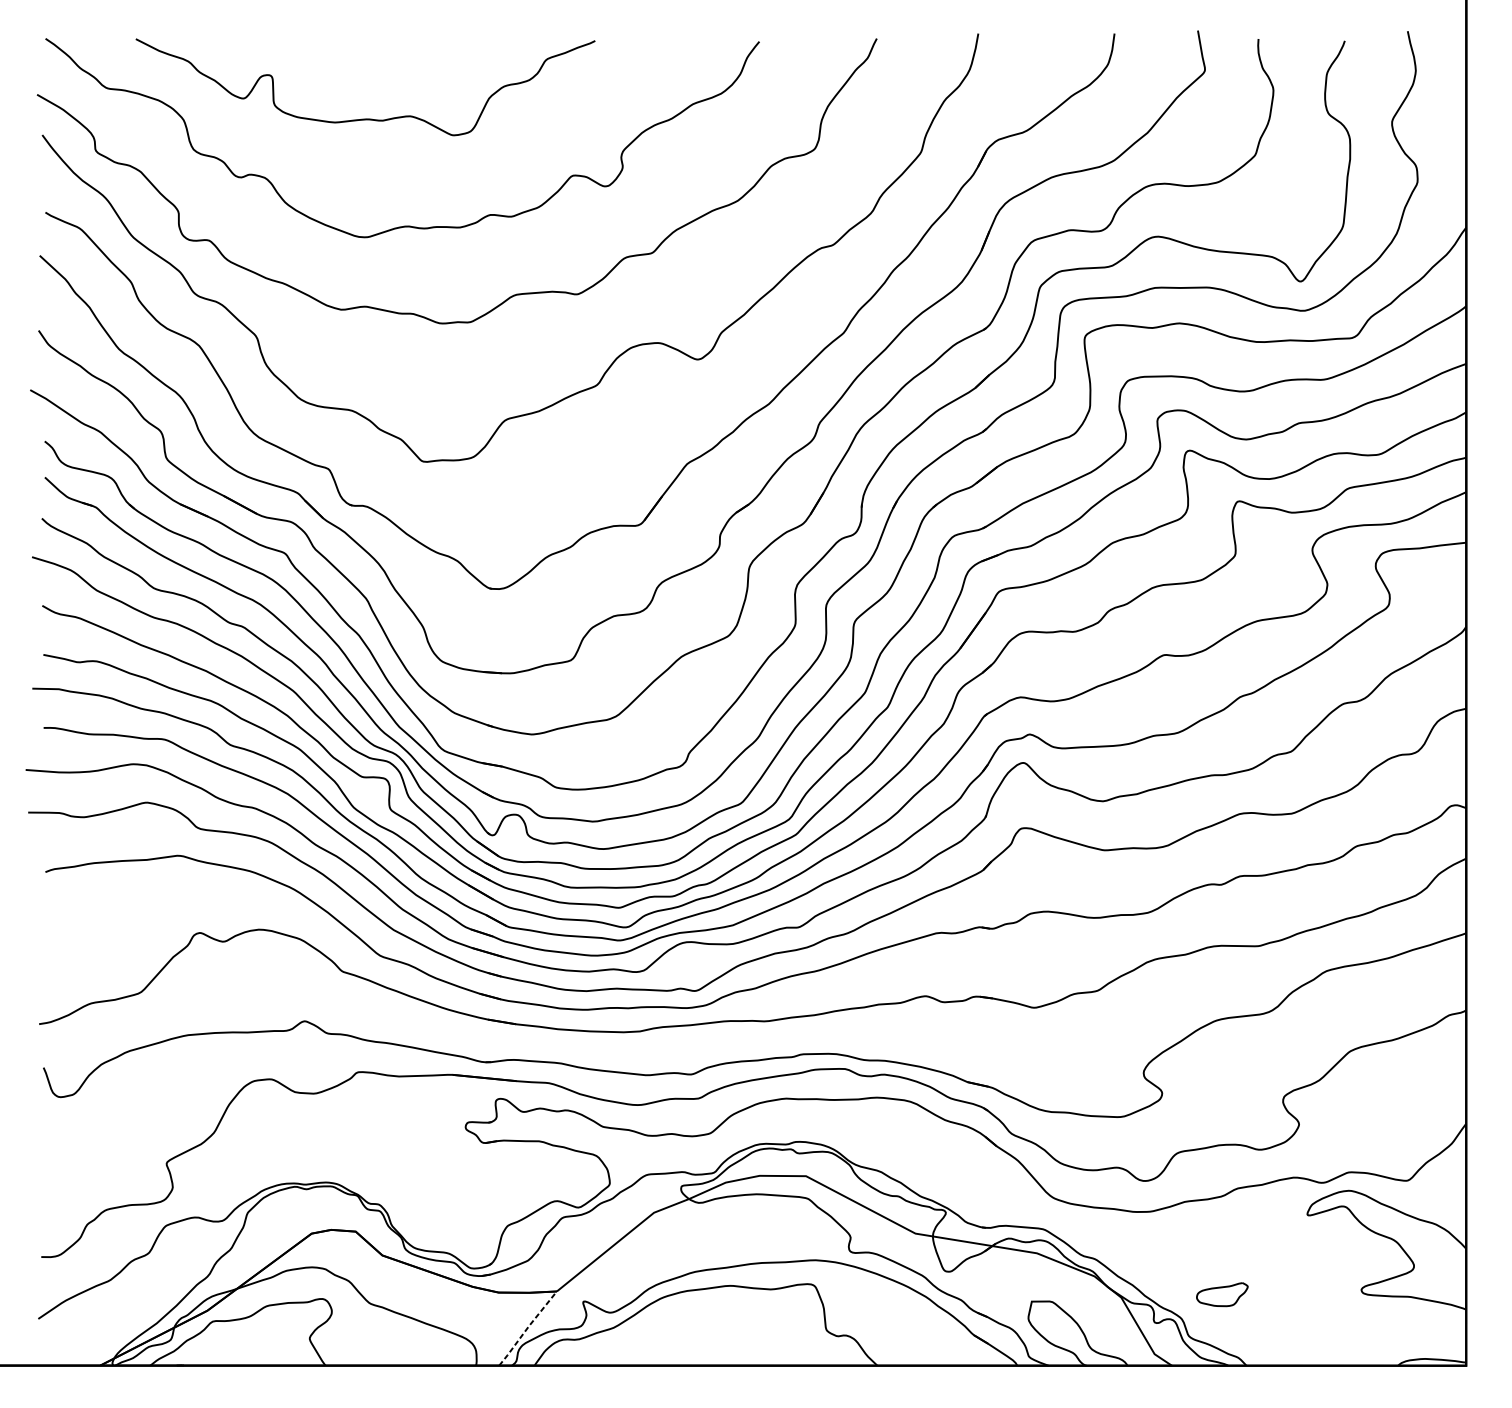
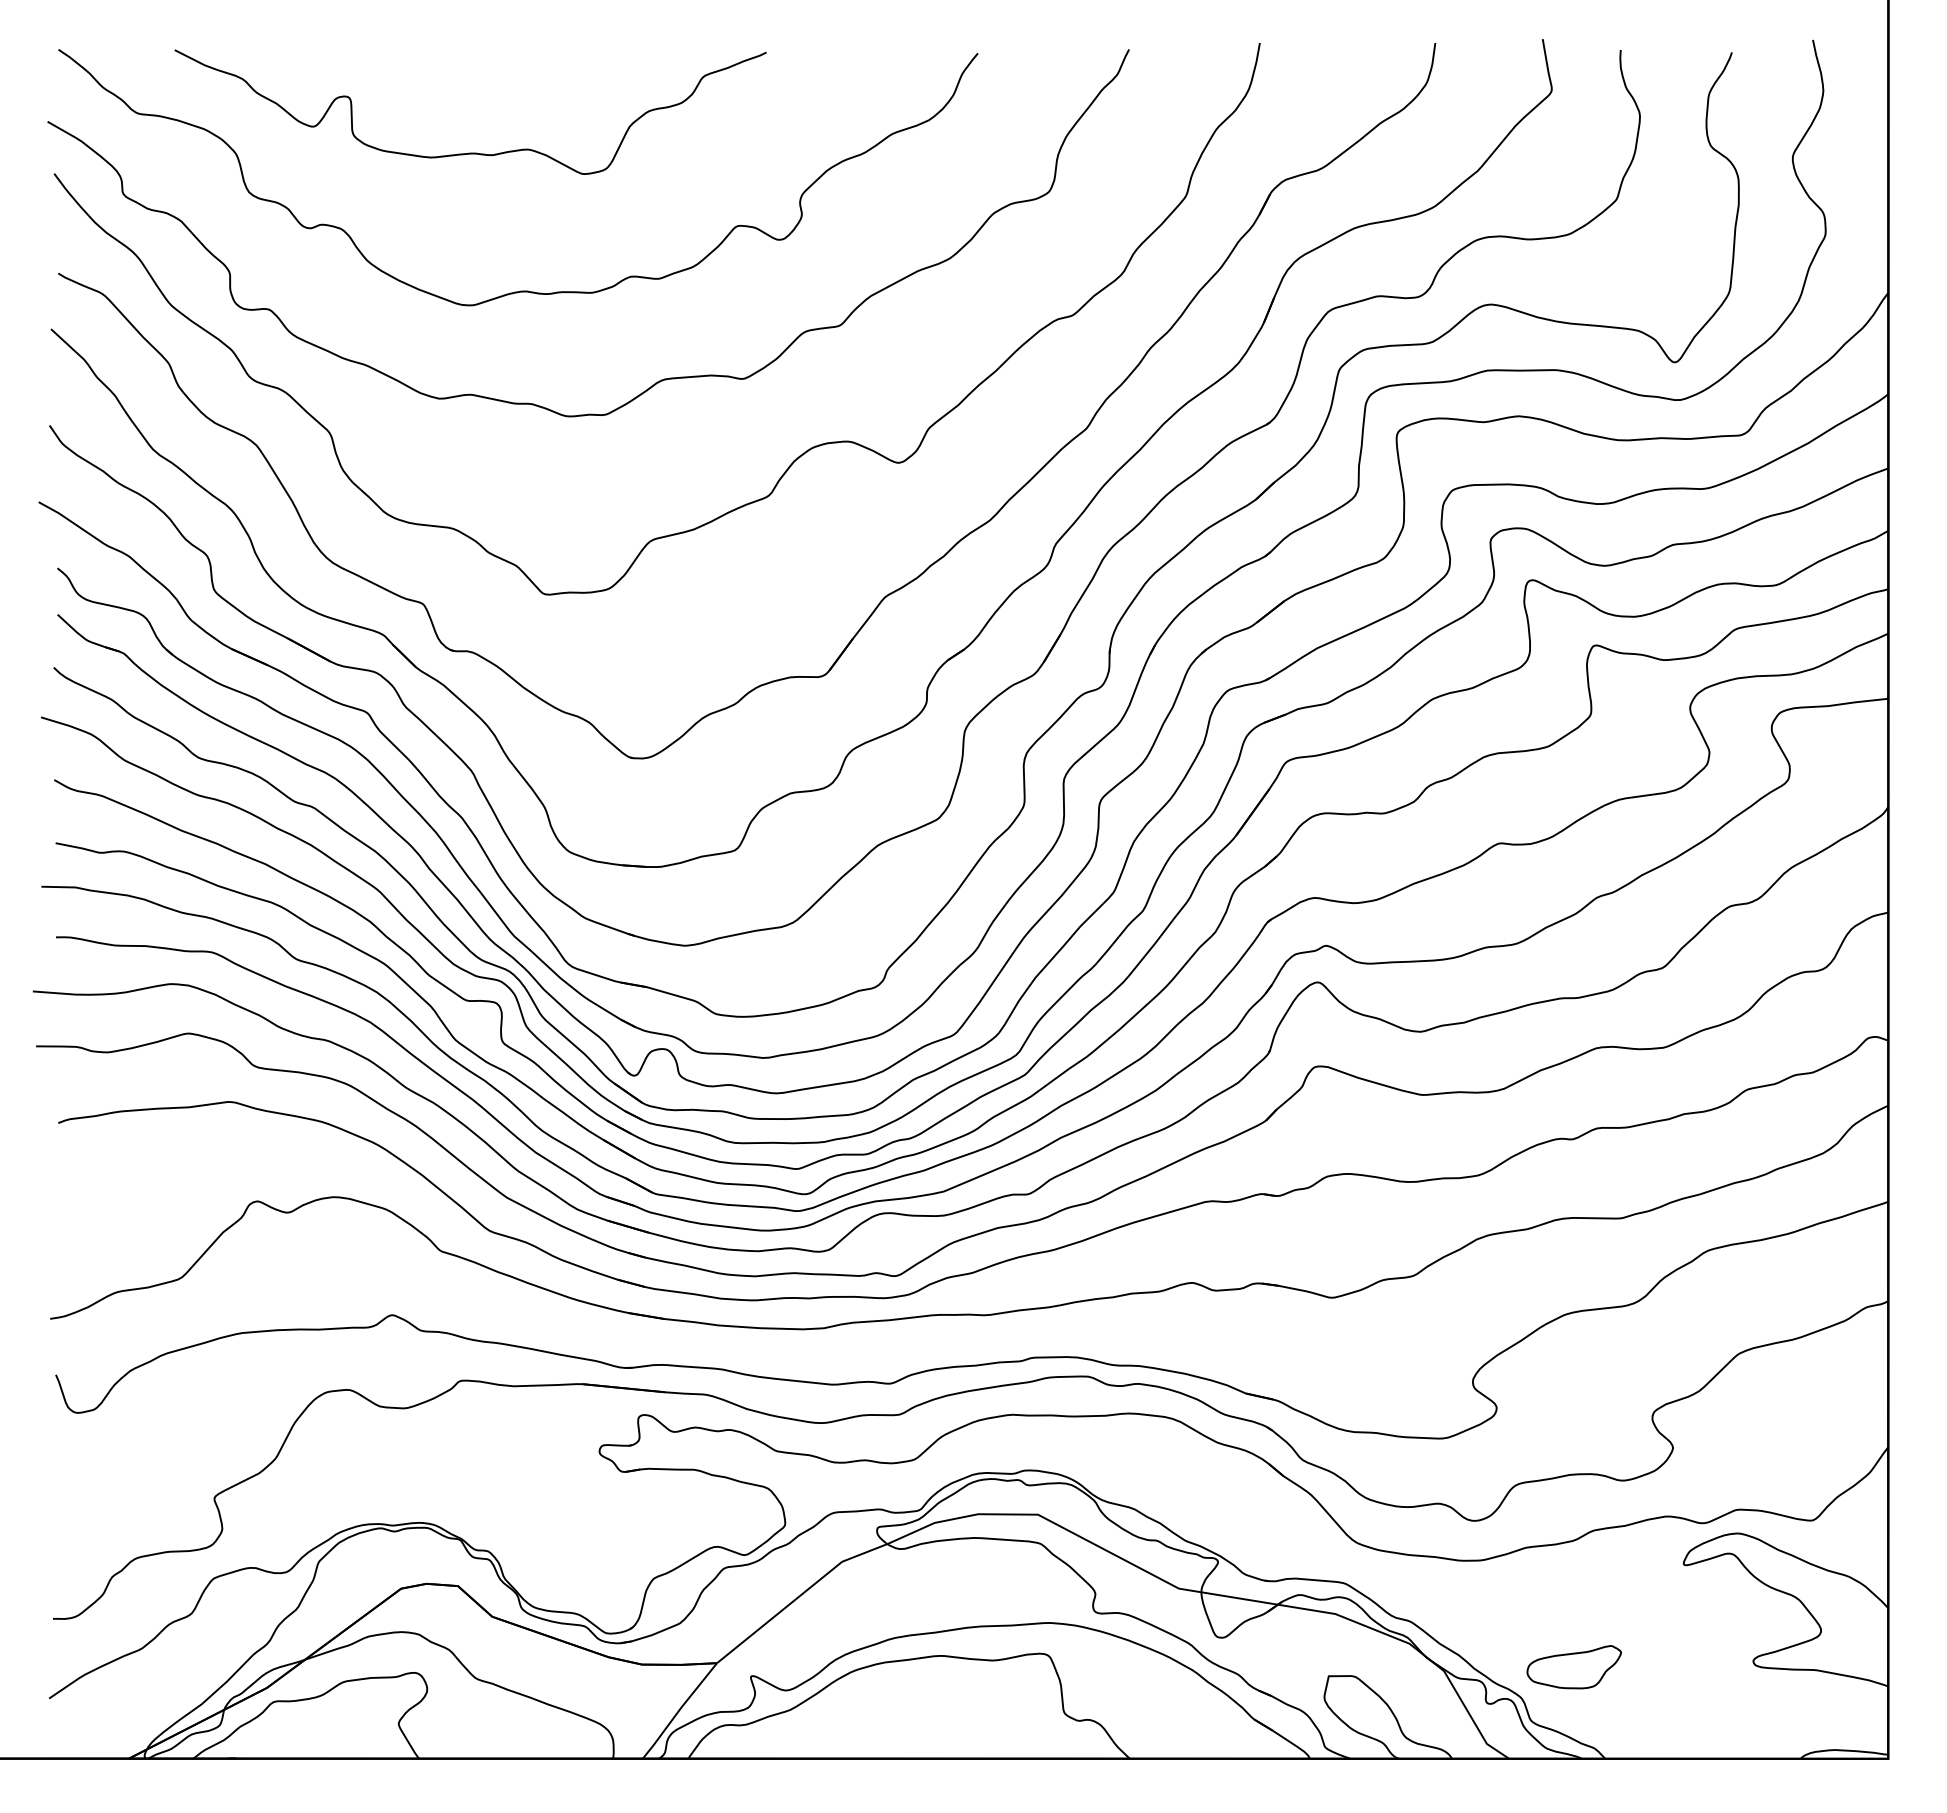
part: (1221, 1294) -> (1573, 1667), size x1.43
line: (527, 1328) -> (679, 1710), dashed -> solid

